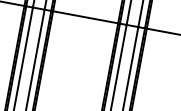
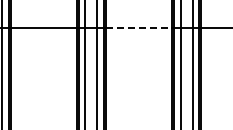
line: (86, 17) -> (139, 28), solid -> dashed

